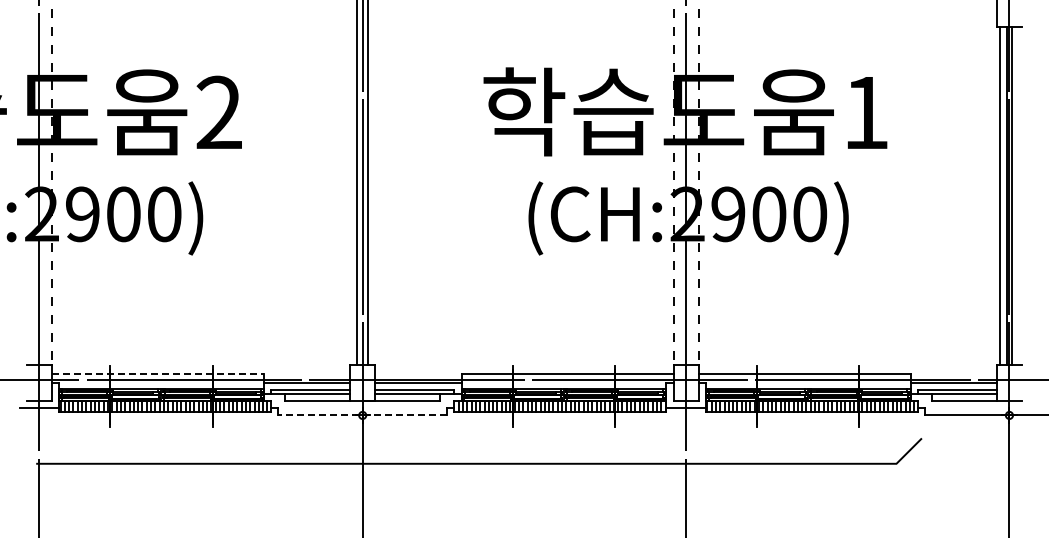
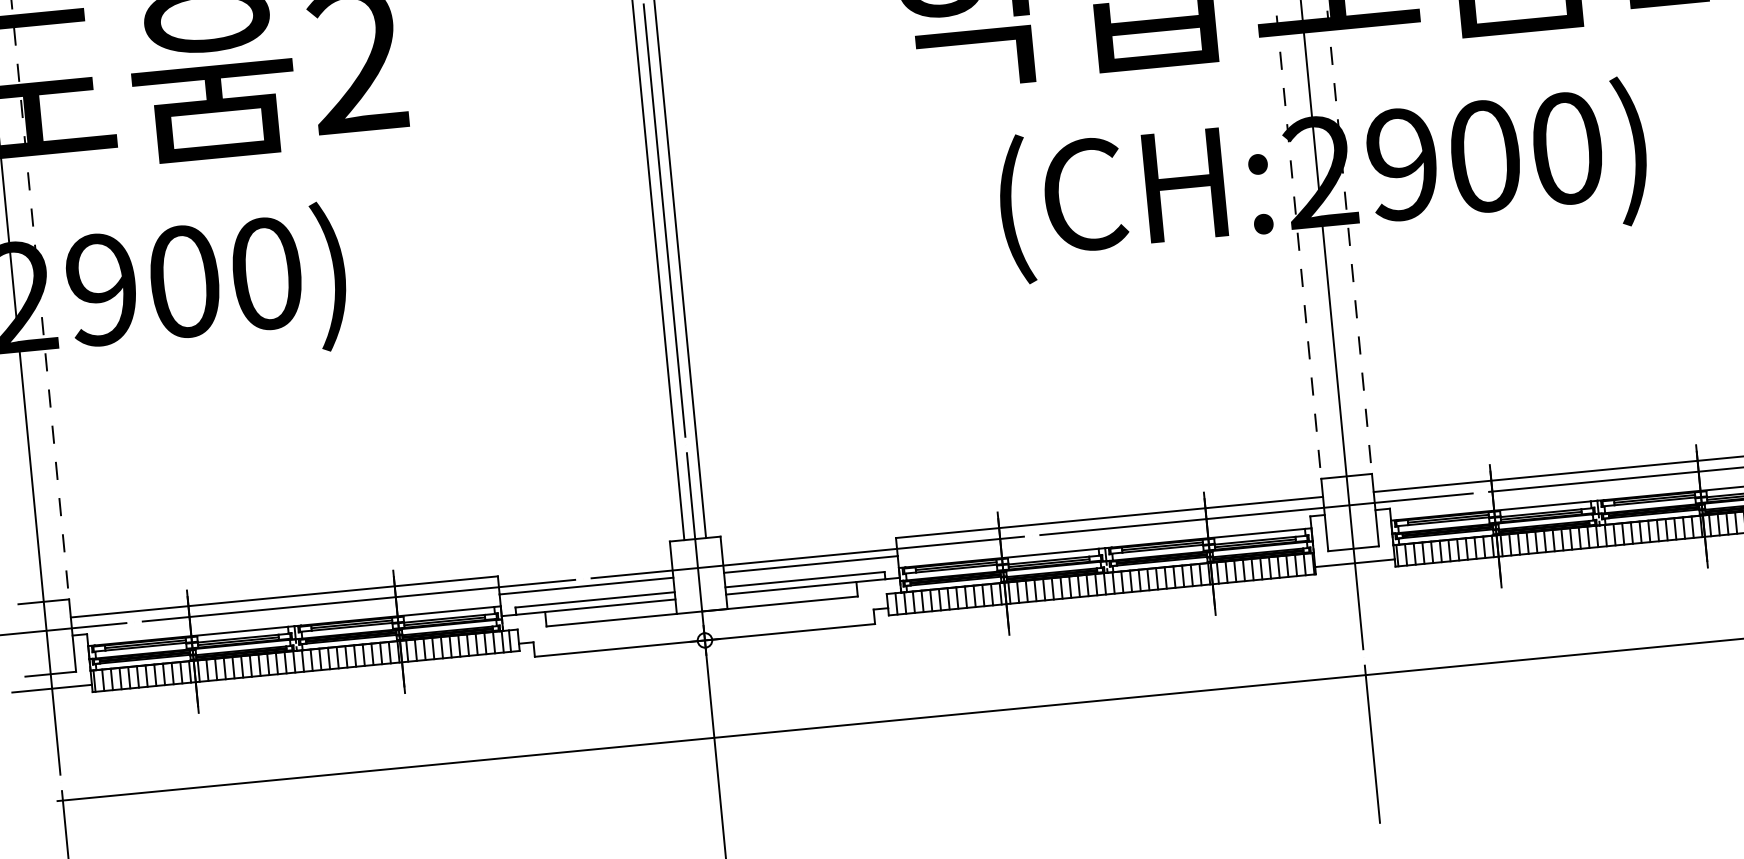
line: (157, 374) -> (283, 597), dashed -> solid
line: (362, 415) -> (704, 640), dashed -> solid

